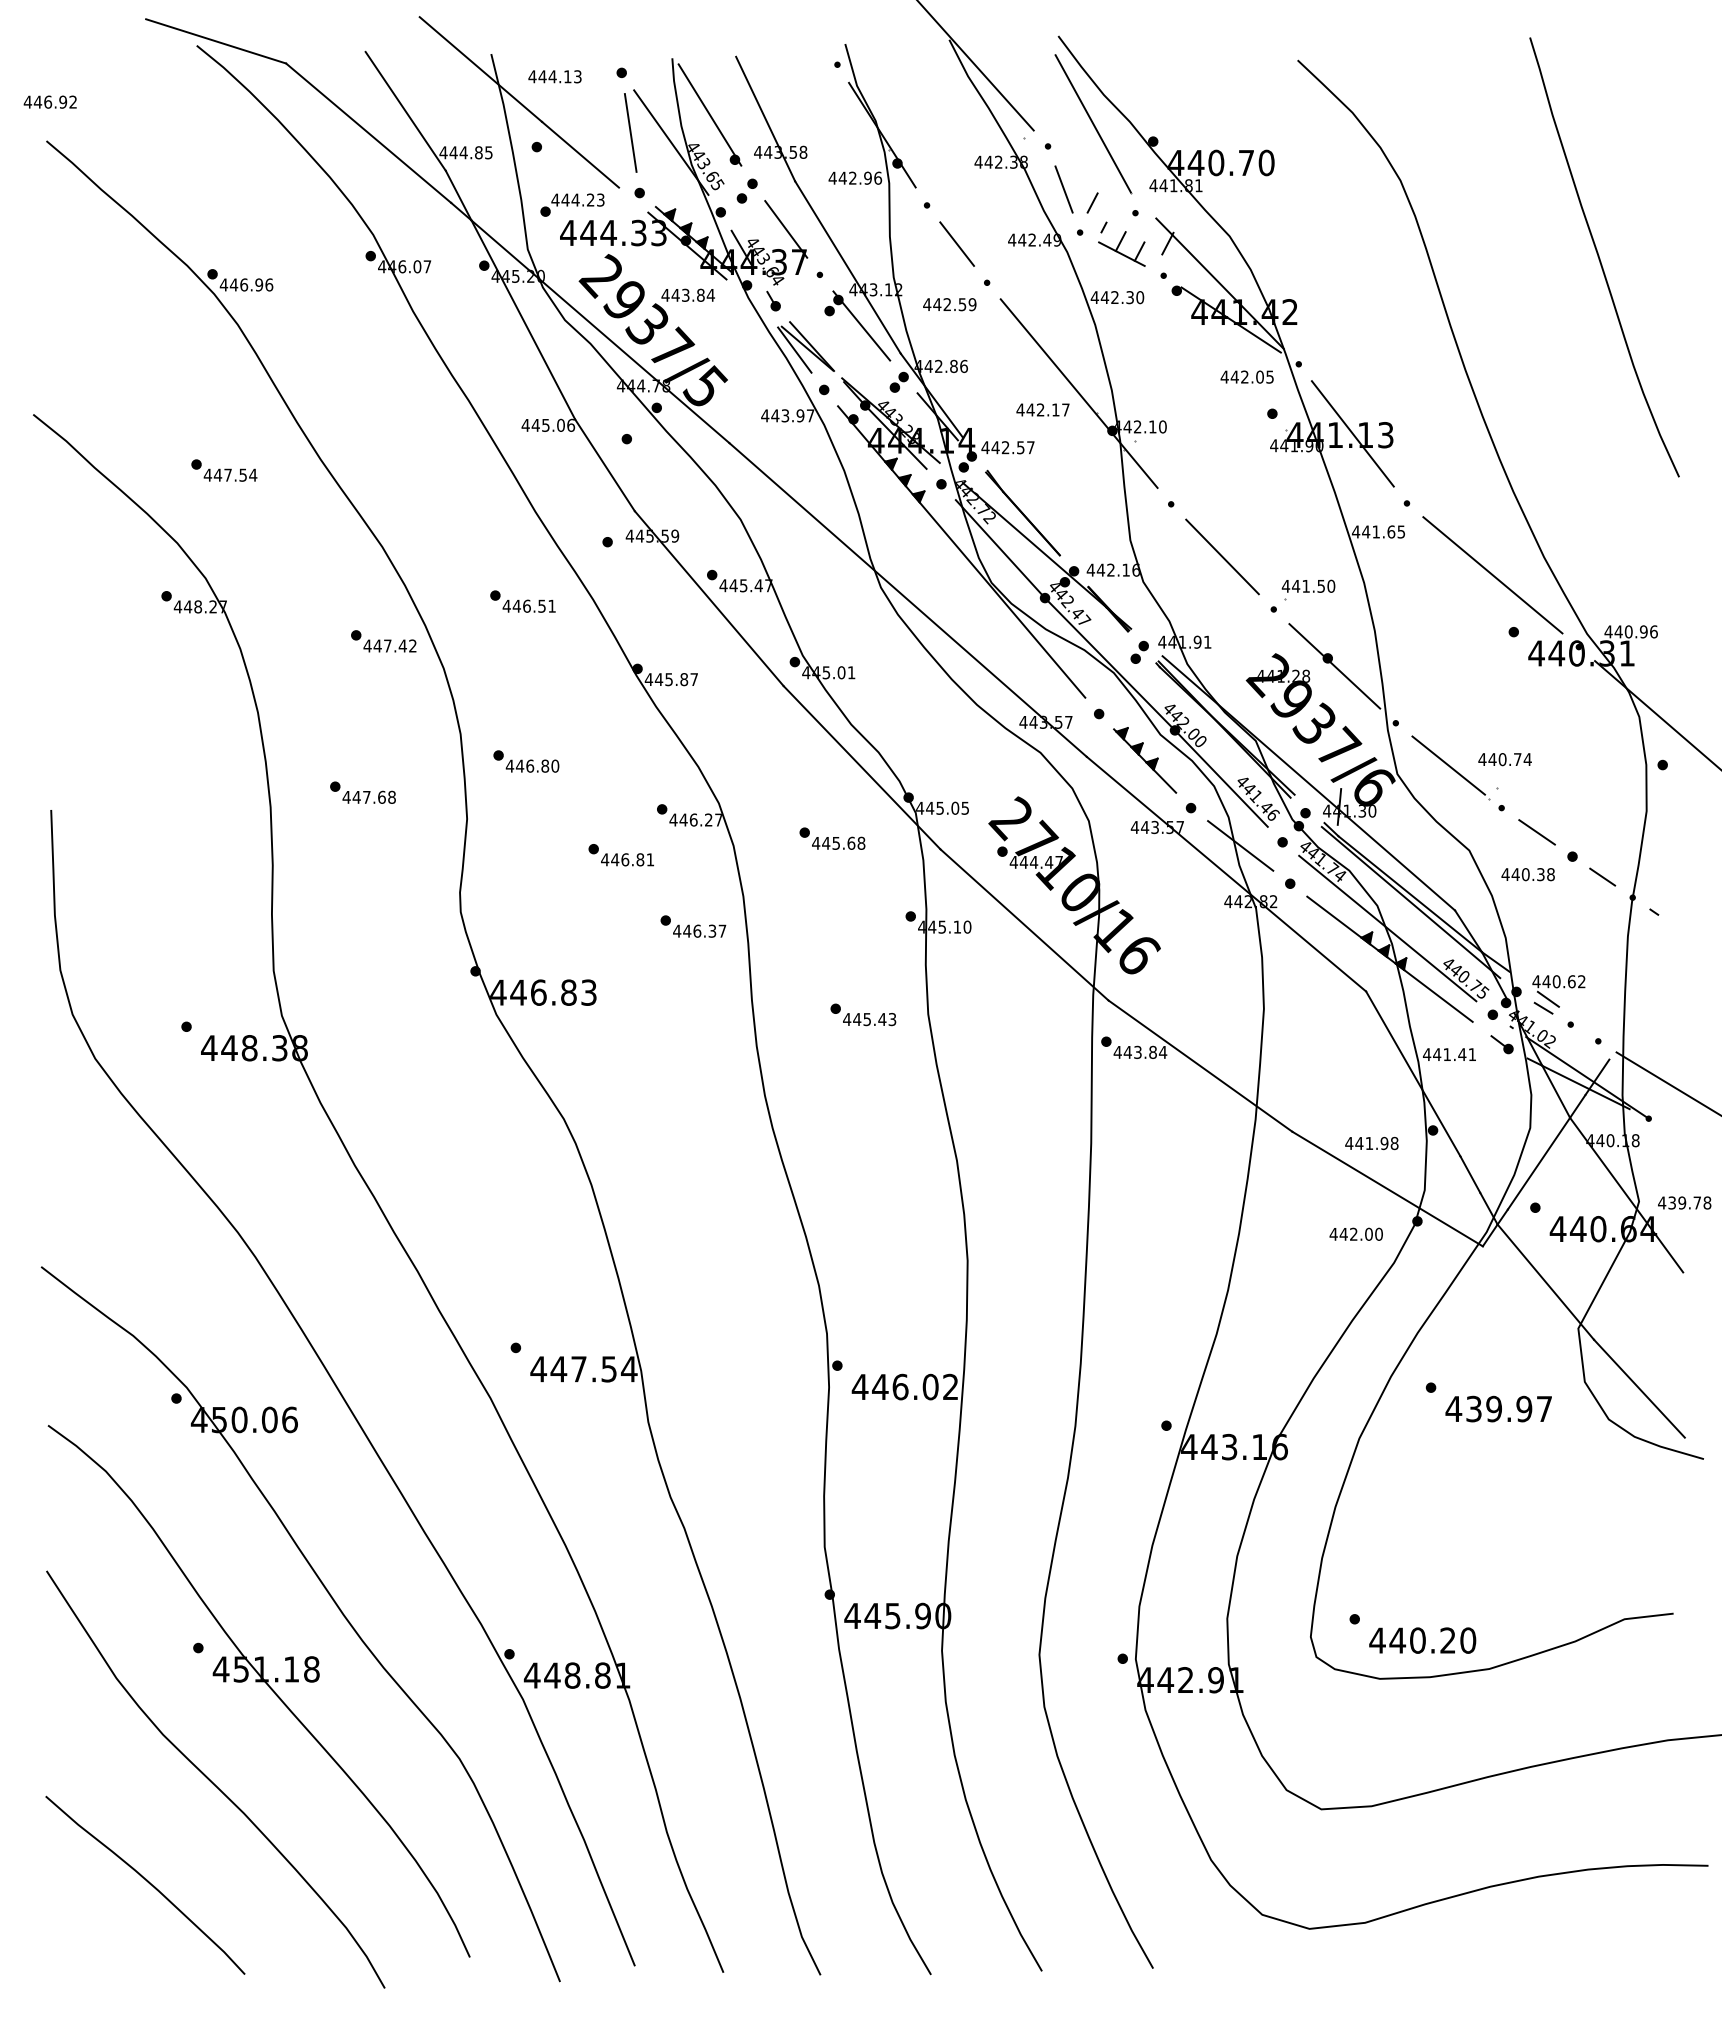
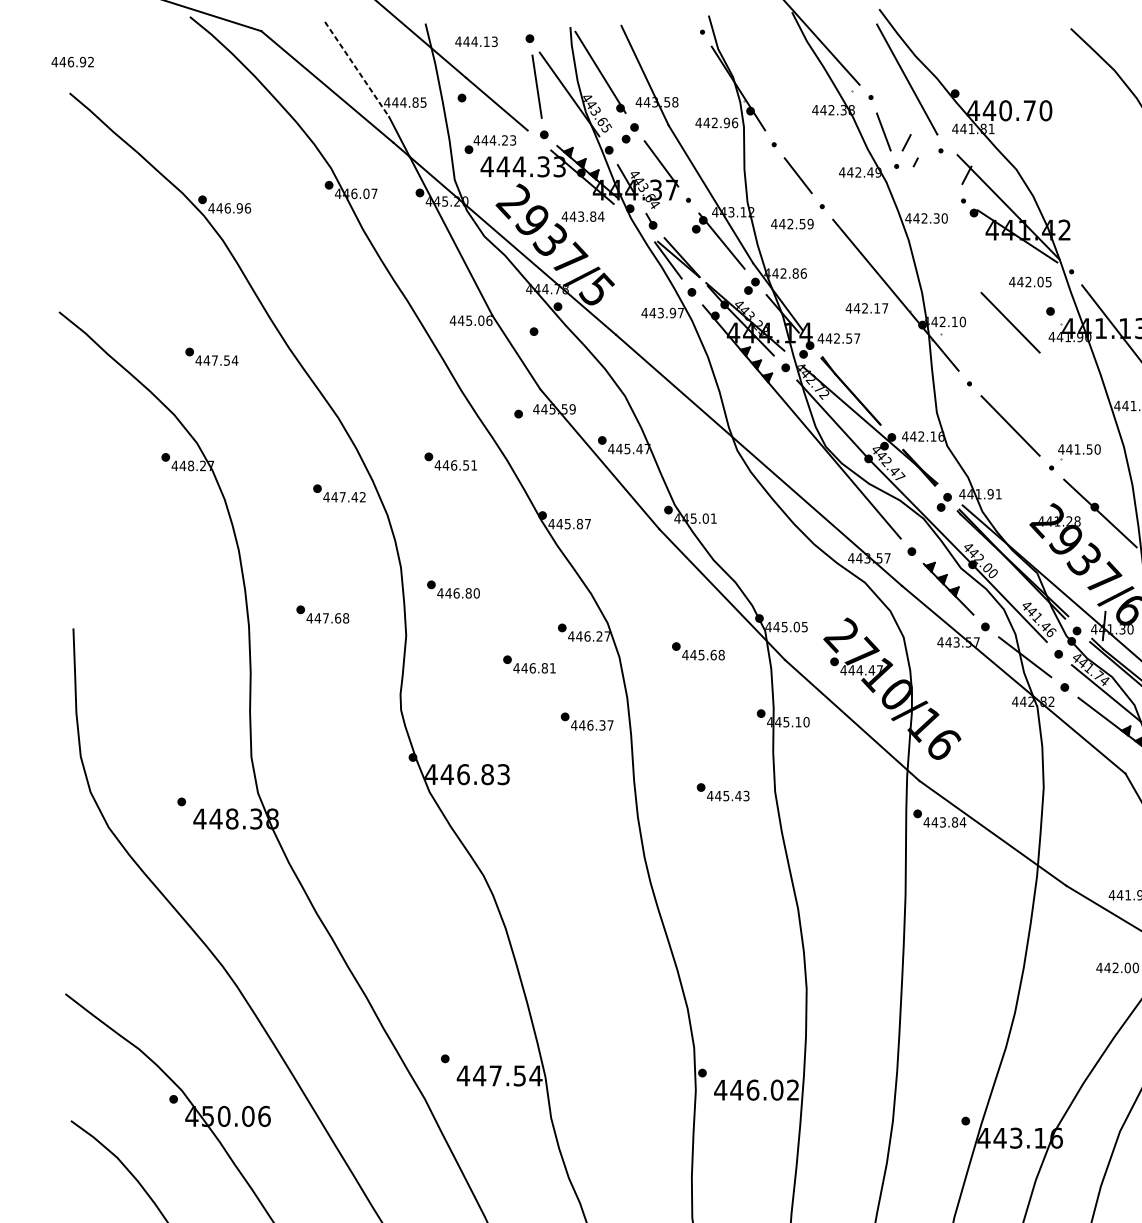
line: (405, 111) -> (356, 69), solid -> dashed
part: (1121, 248) -> (929, 179), removed
line: (1222, 427) -> (1010, 322), added

